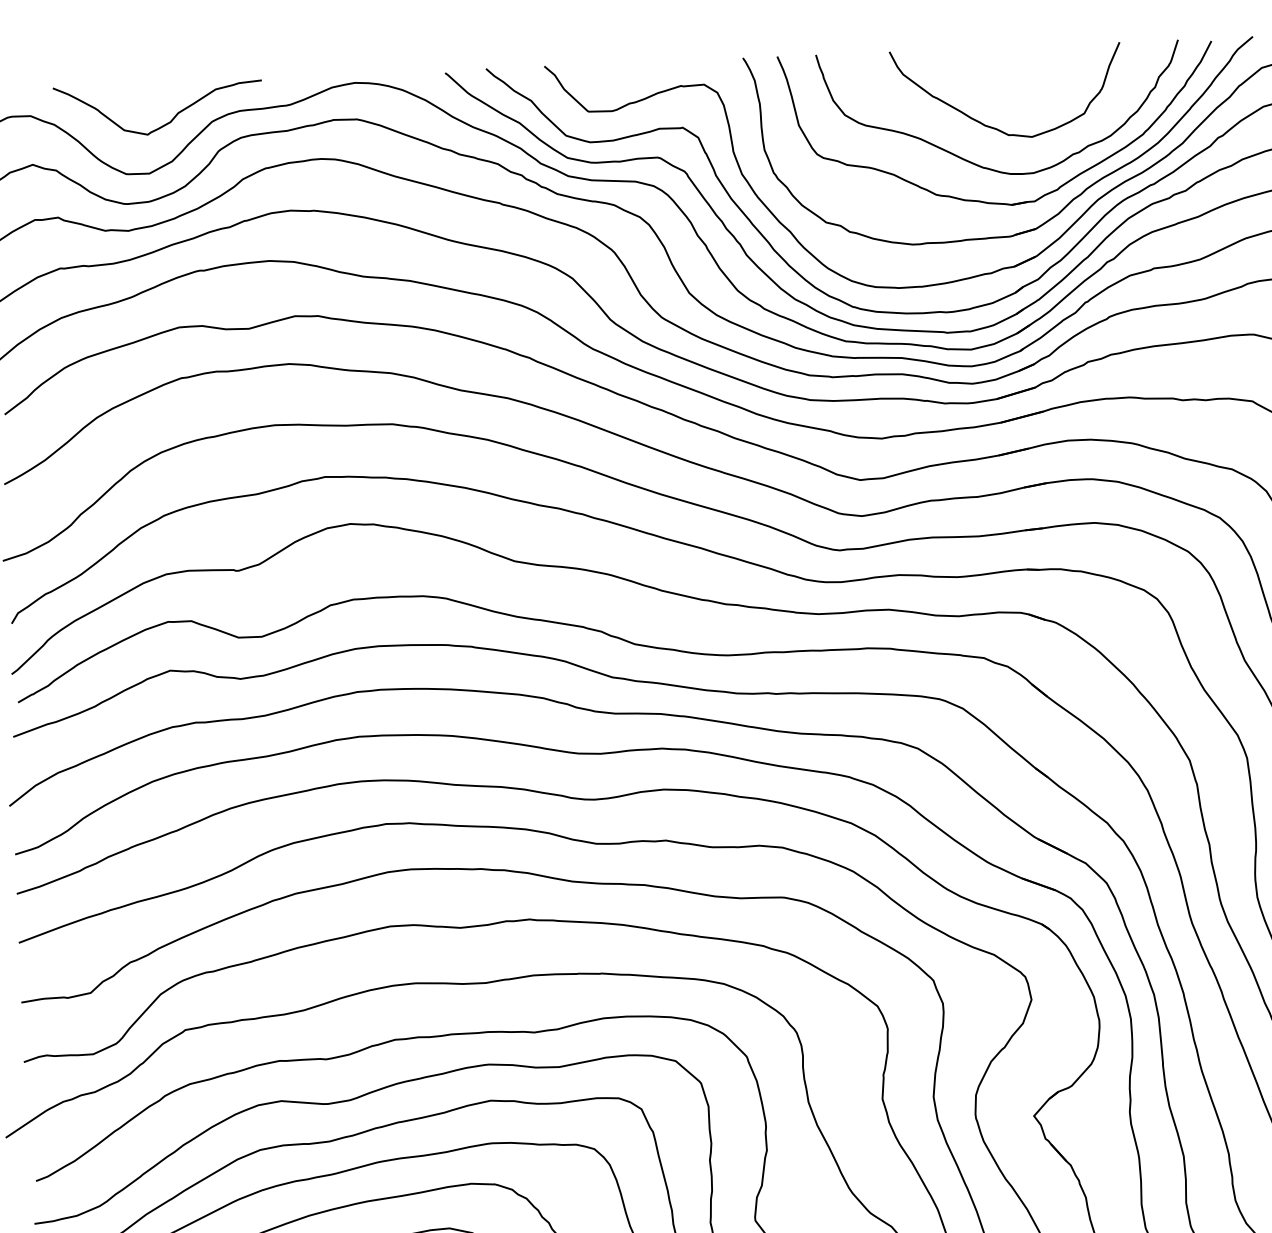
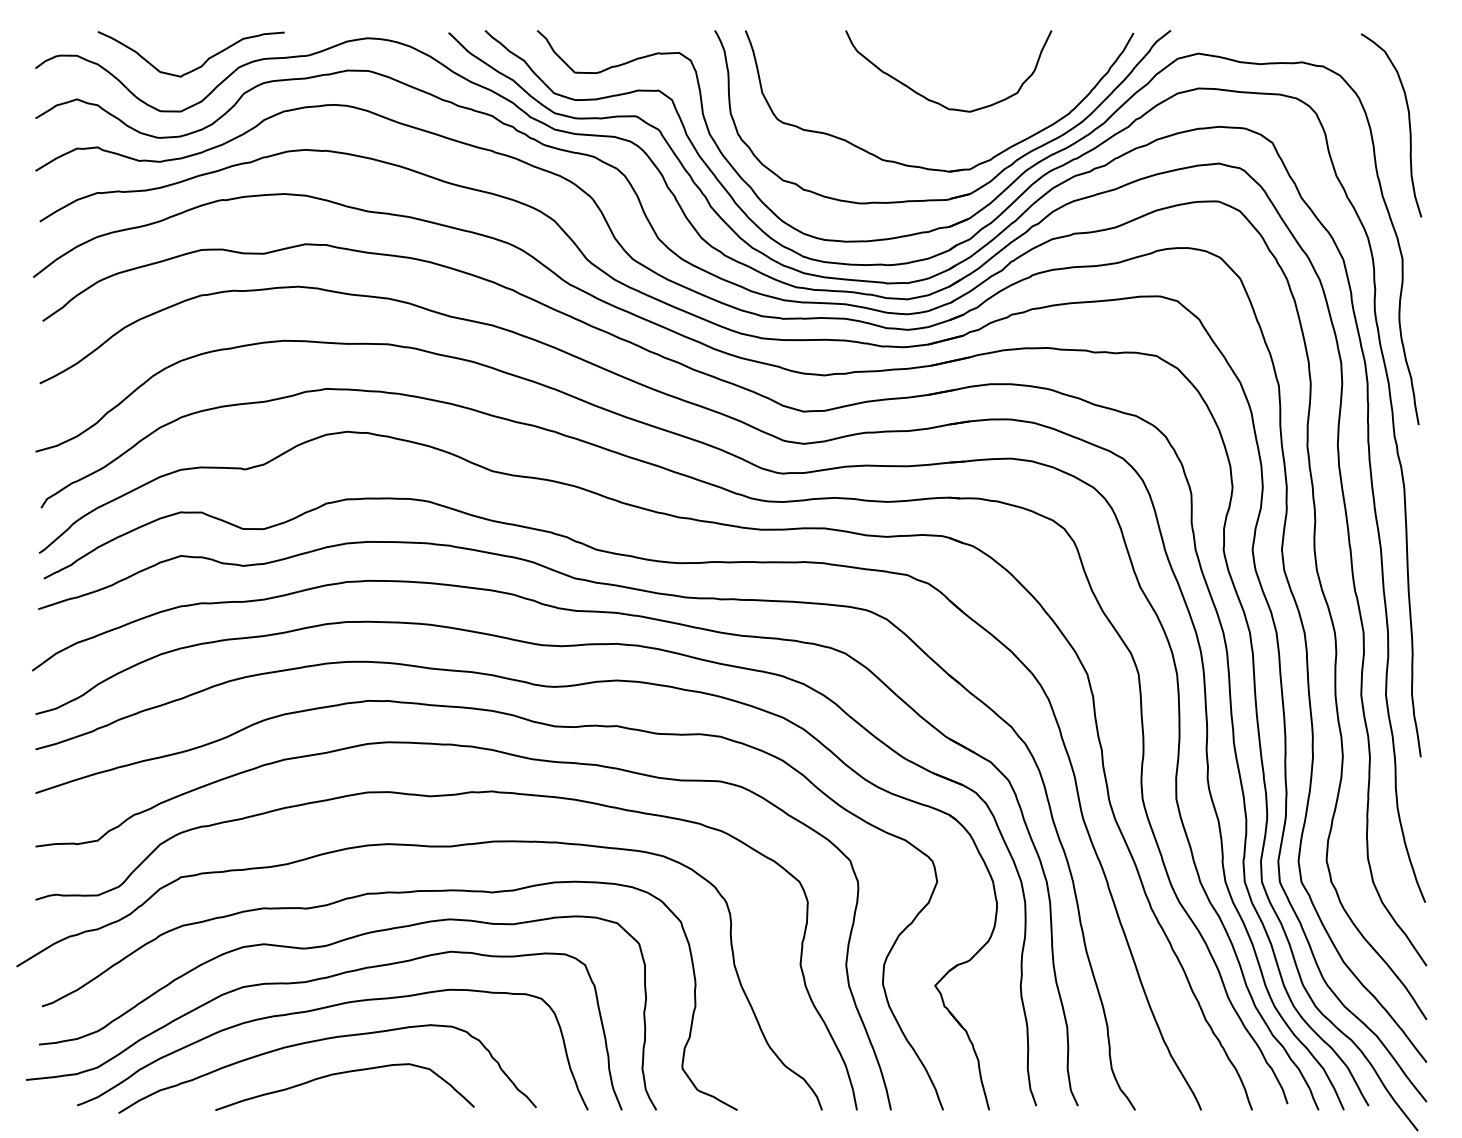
part: (976, 163) -> (919, 133), removed

